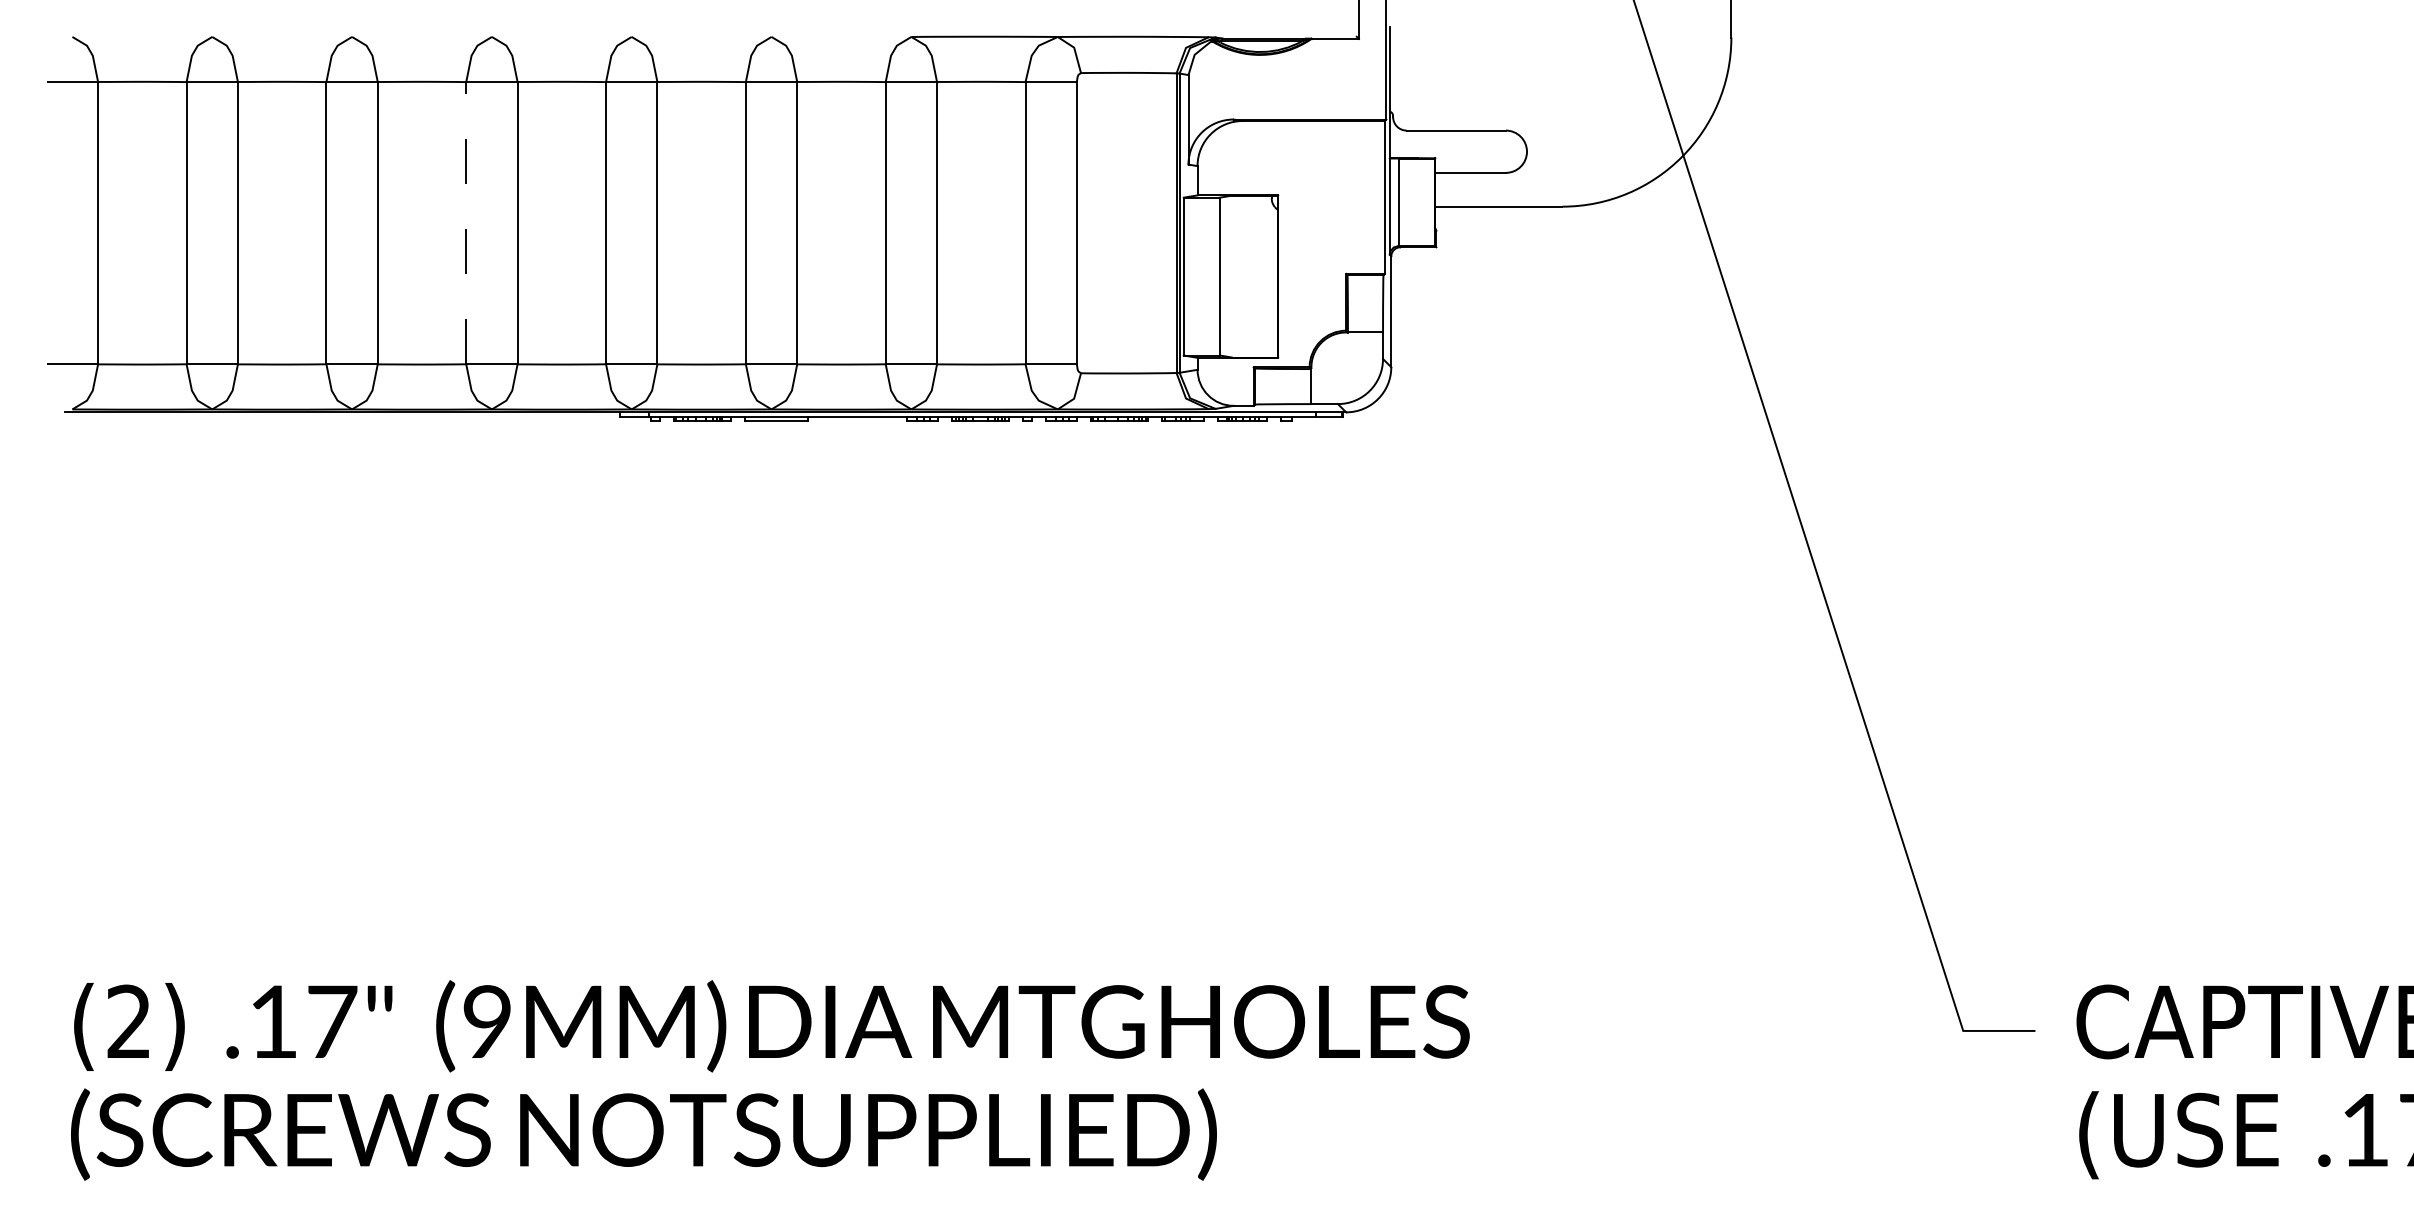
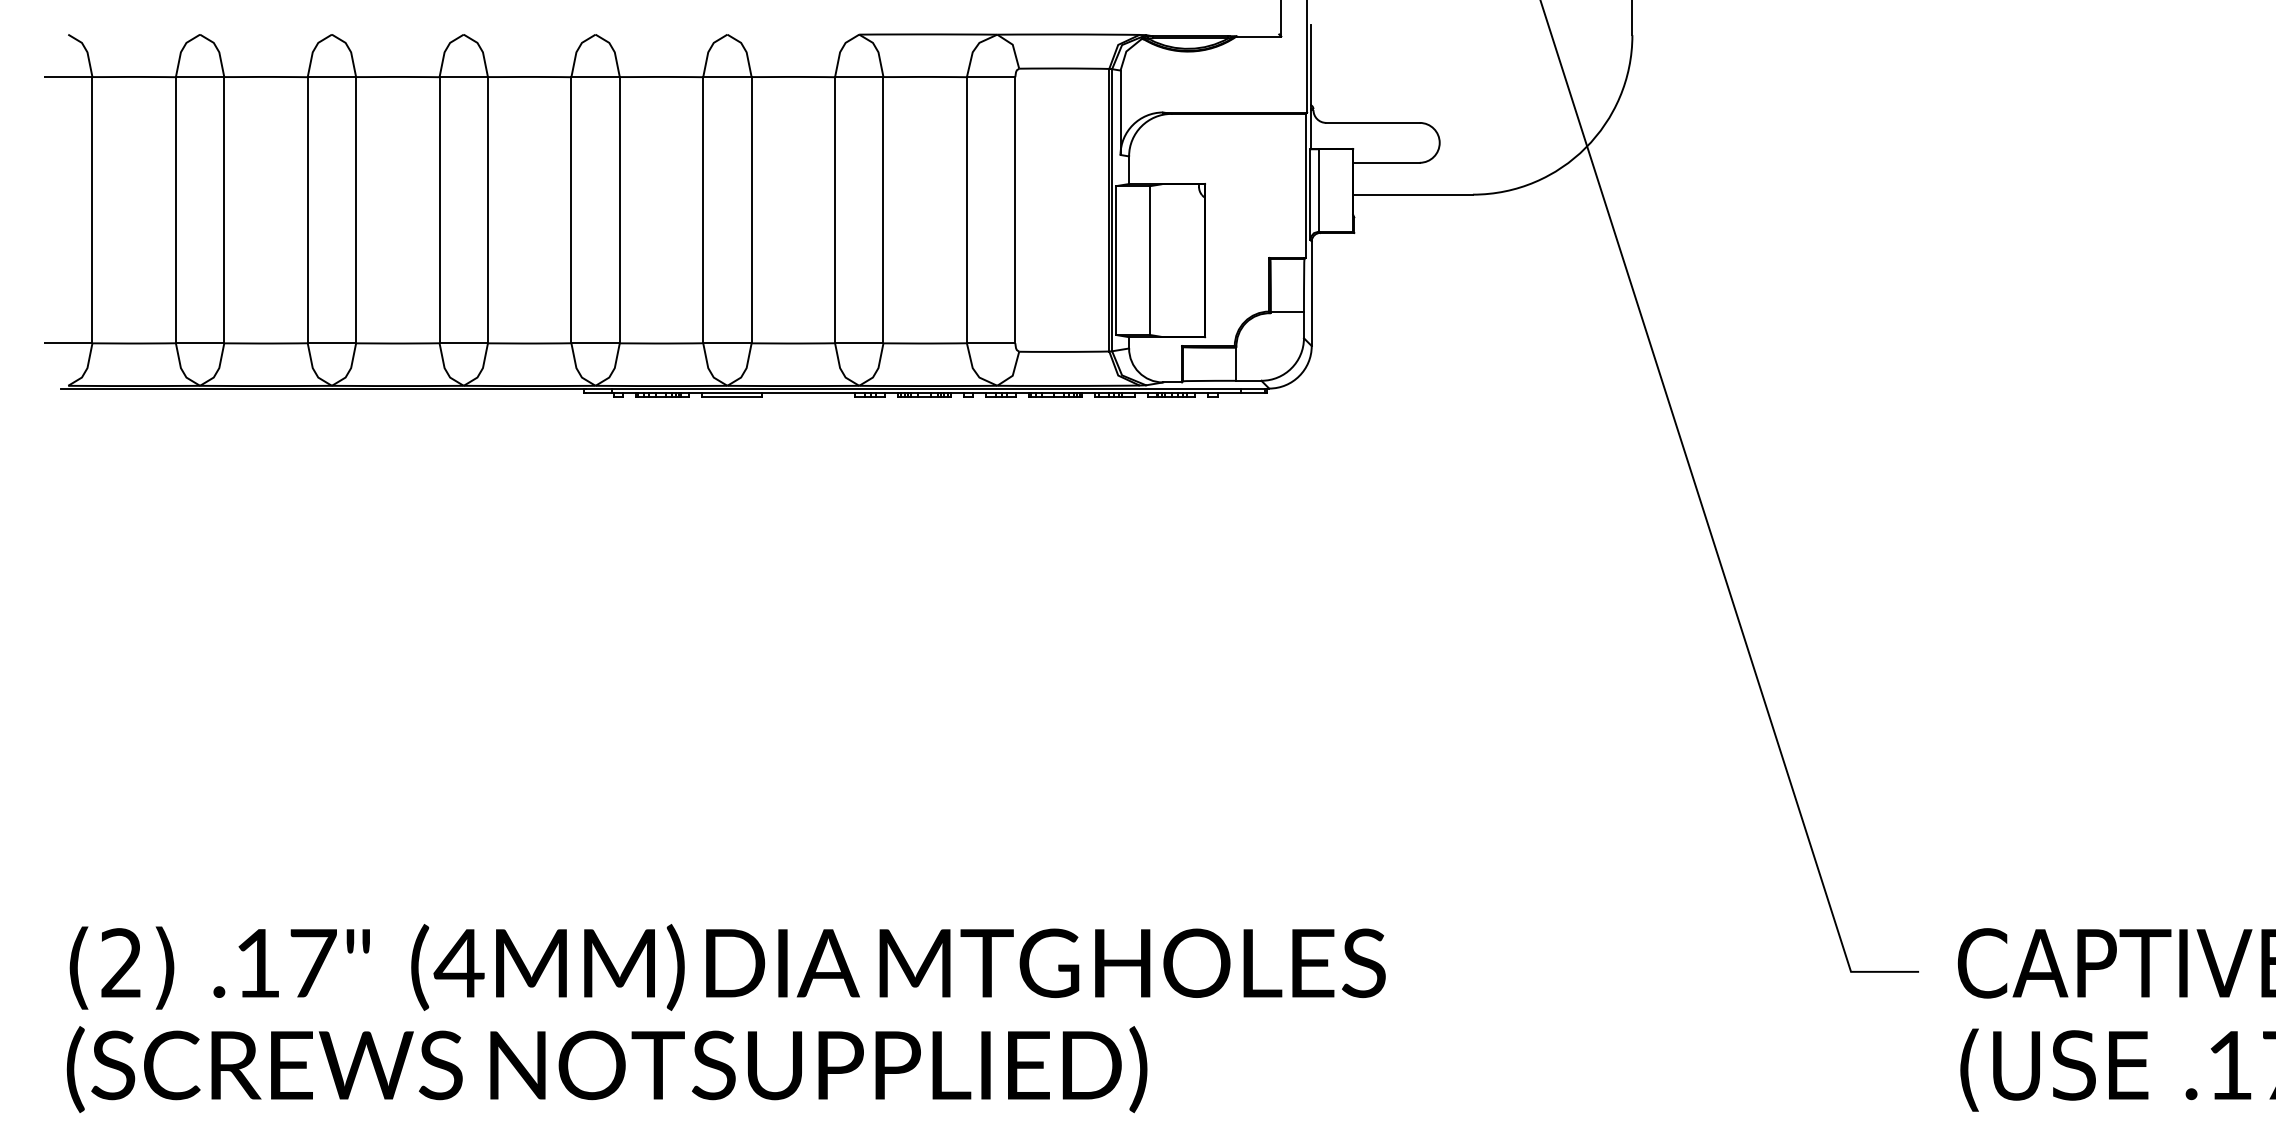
line: (466, 222) -> (439, 209), dashed -> solid
text: (486, 1021) -> (458, 962), (9MM) -> (4MM)

